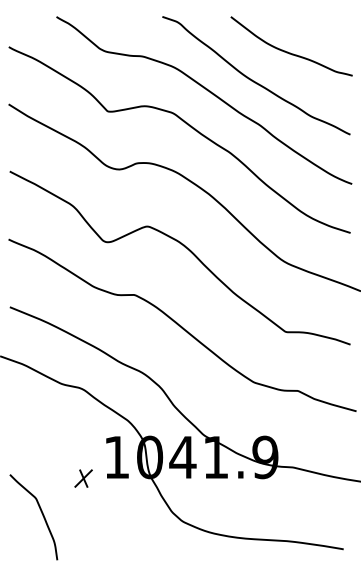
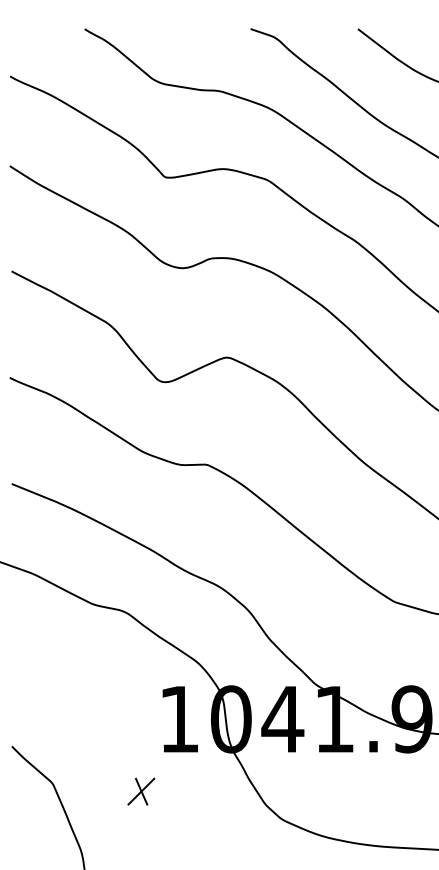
part: (83, 478) -> (141, 791), moved

